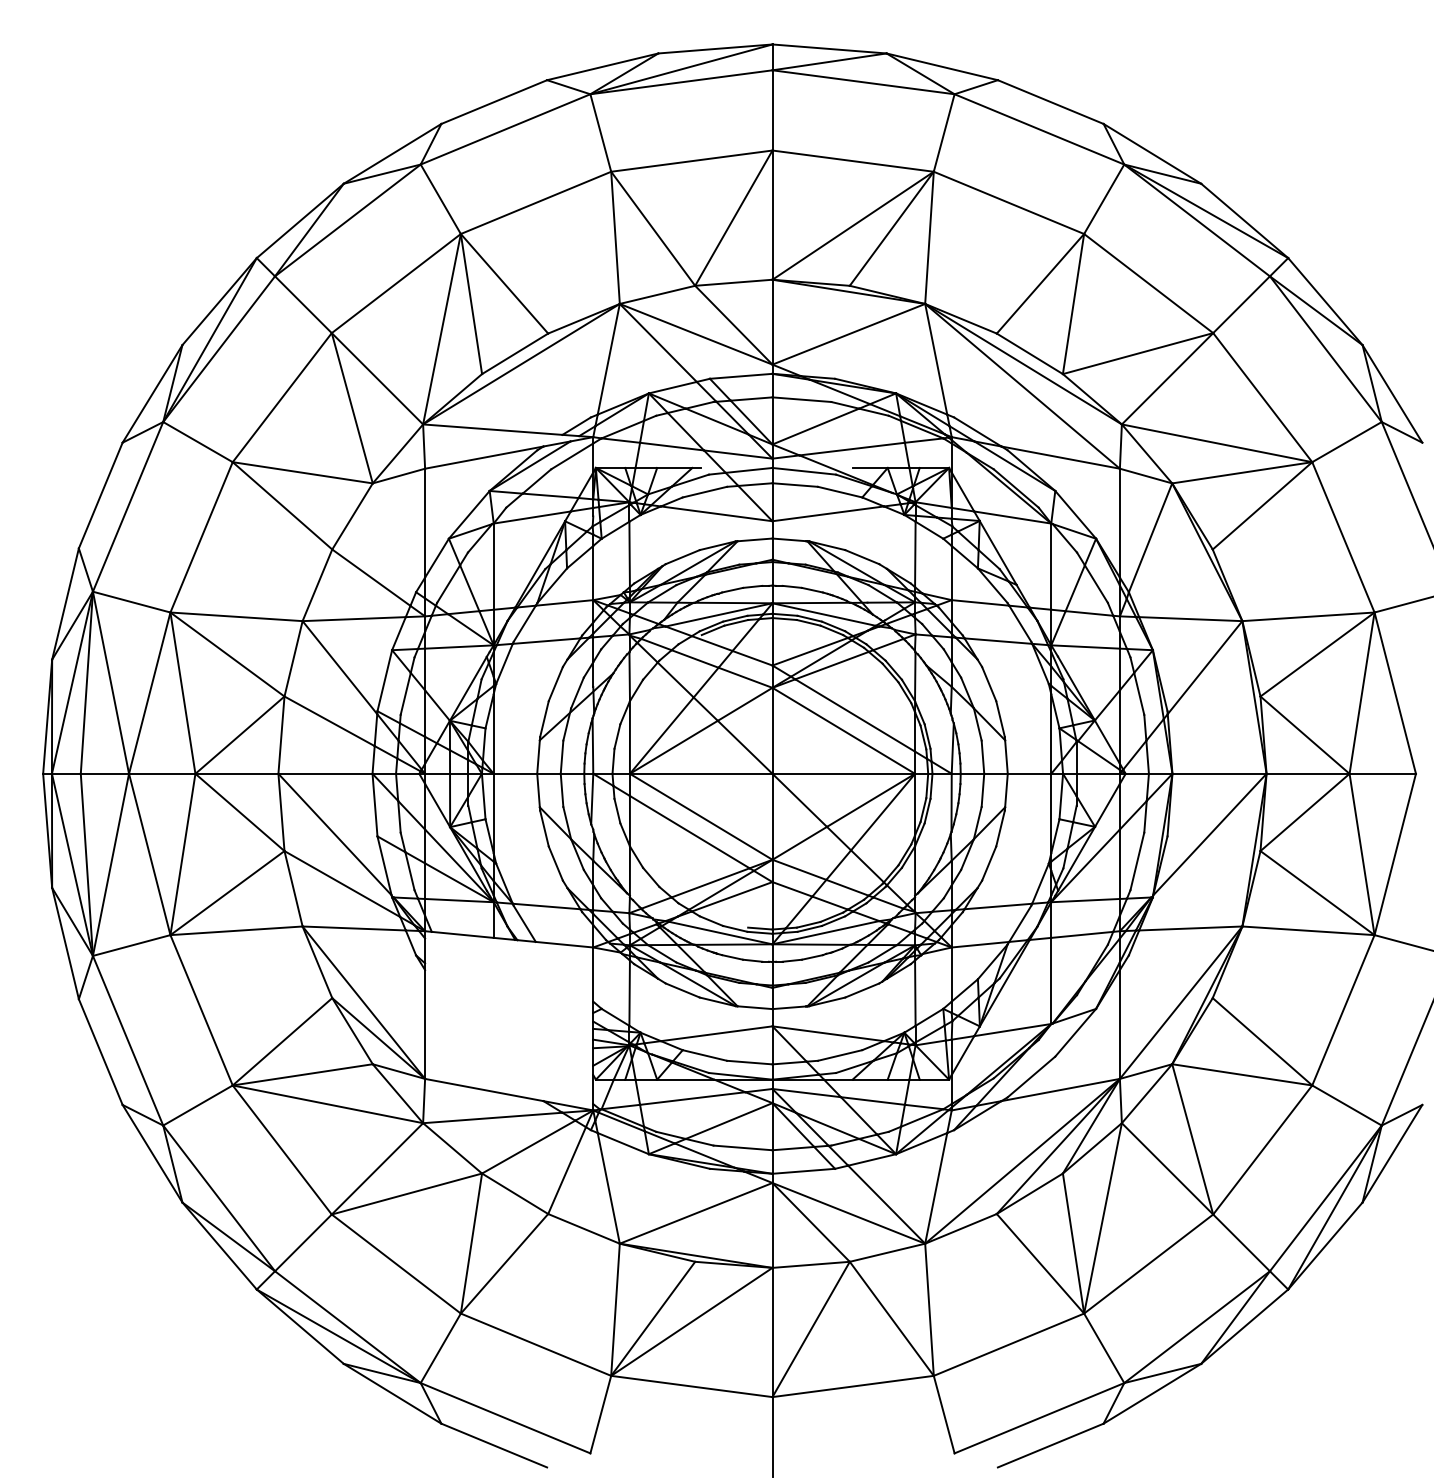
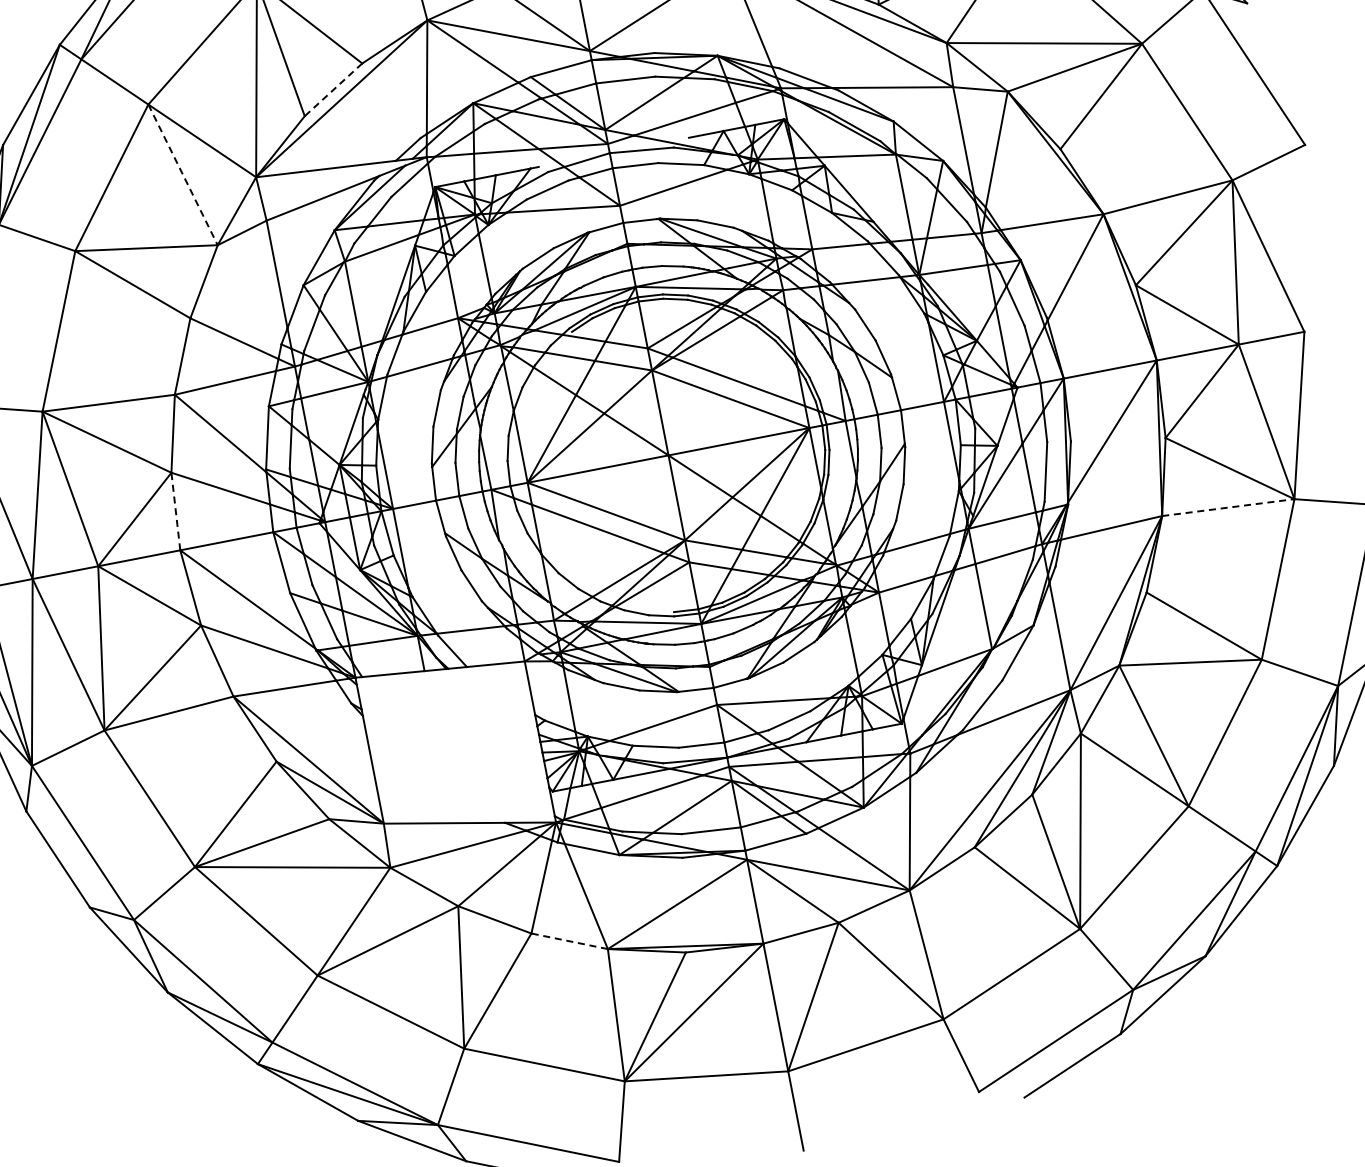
line: (515, 353) -> (333, 89), solid -> dashed
line: (352, 408) -> (183, 175), solid -> dashed
line: (281, 735) -> (175, 511), solid -> dashed
line: (1308, 930) -> (1228, 507), solid -> dashed
line: (584, 1228) -> (570, 940), solid -> dashed

